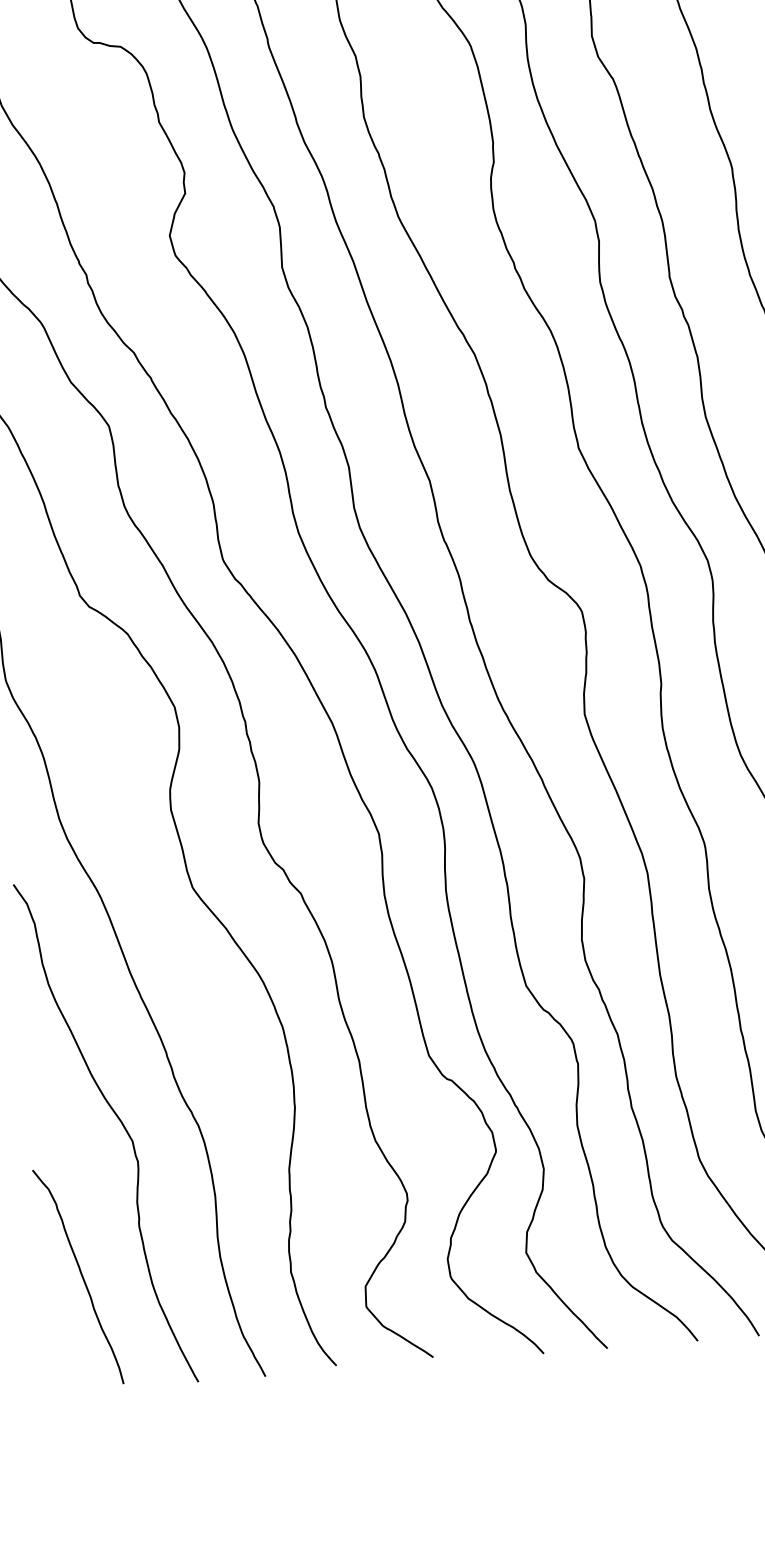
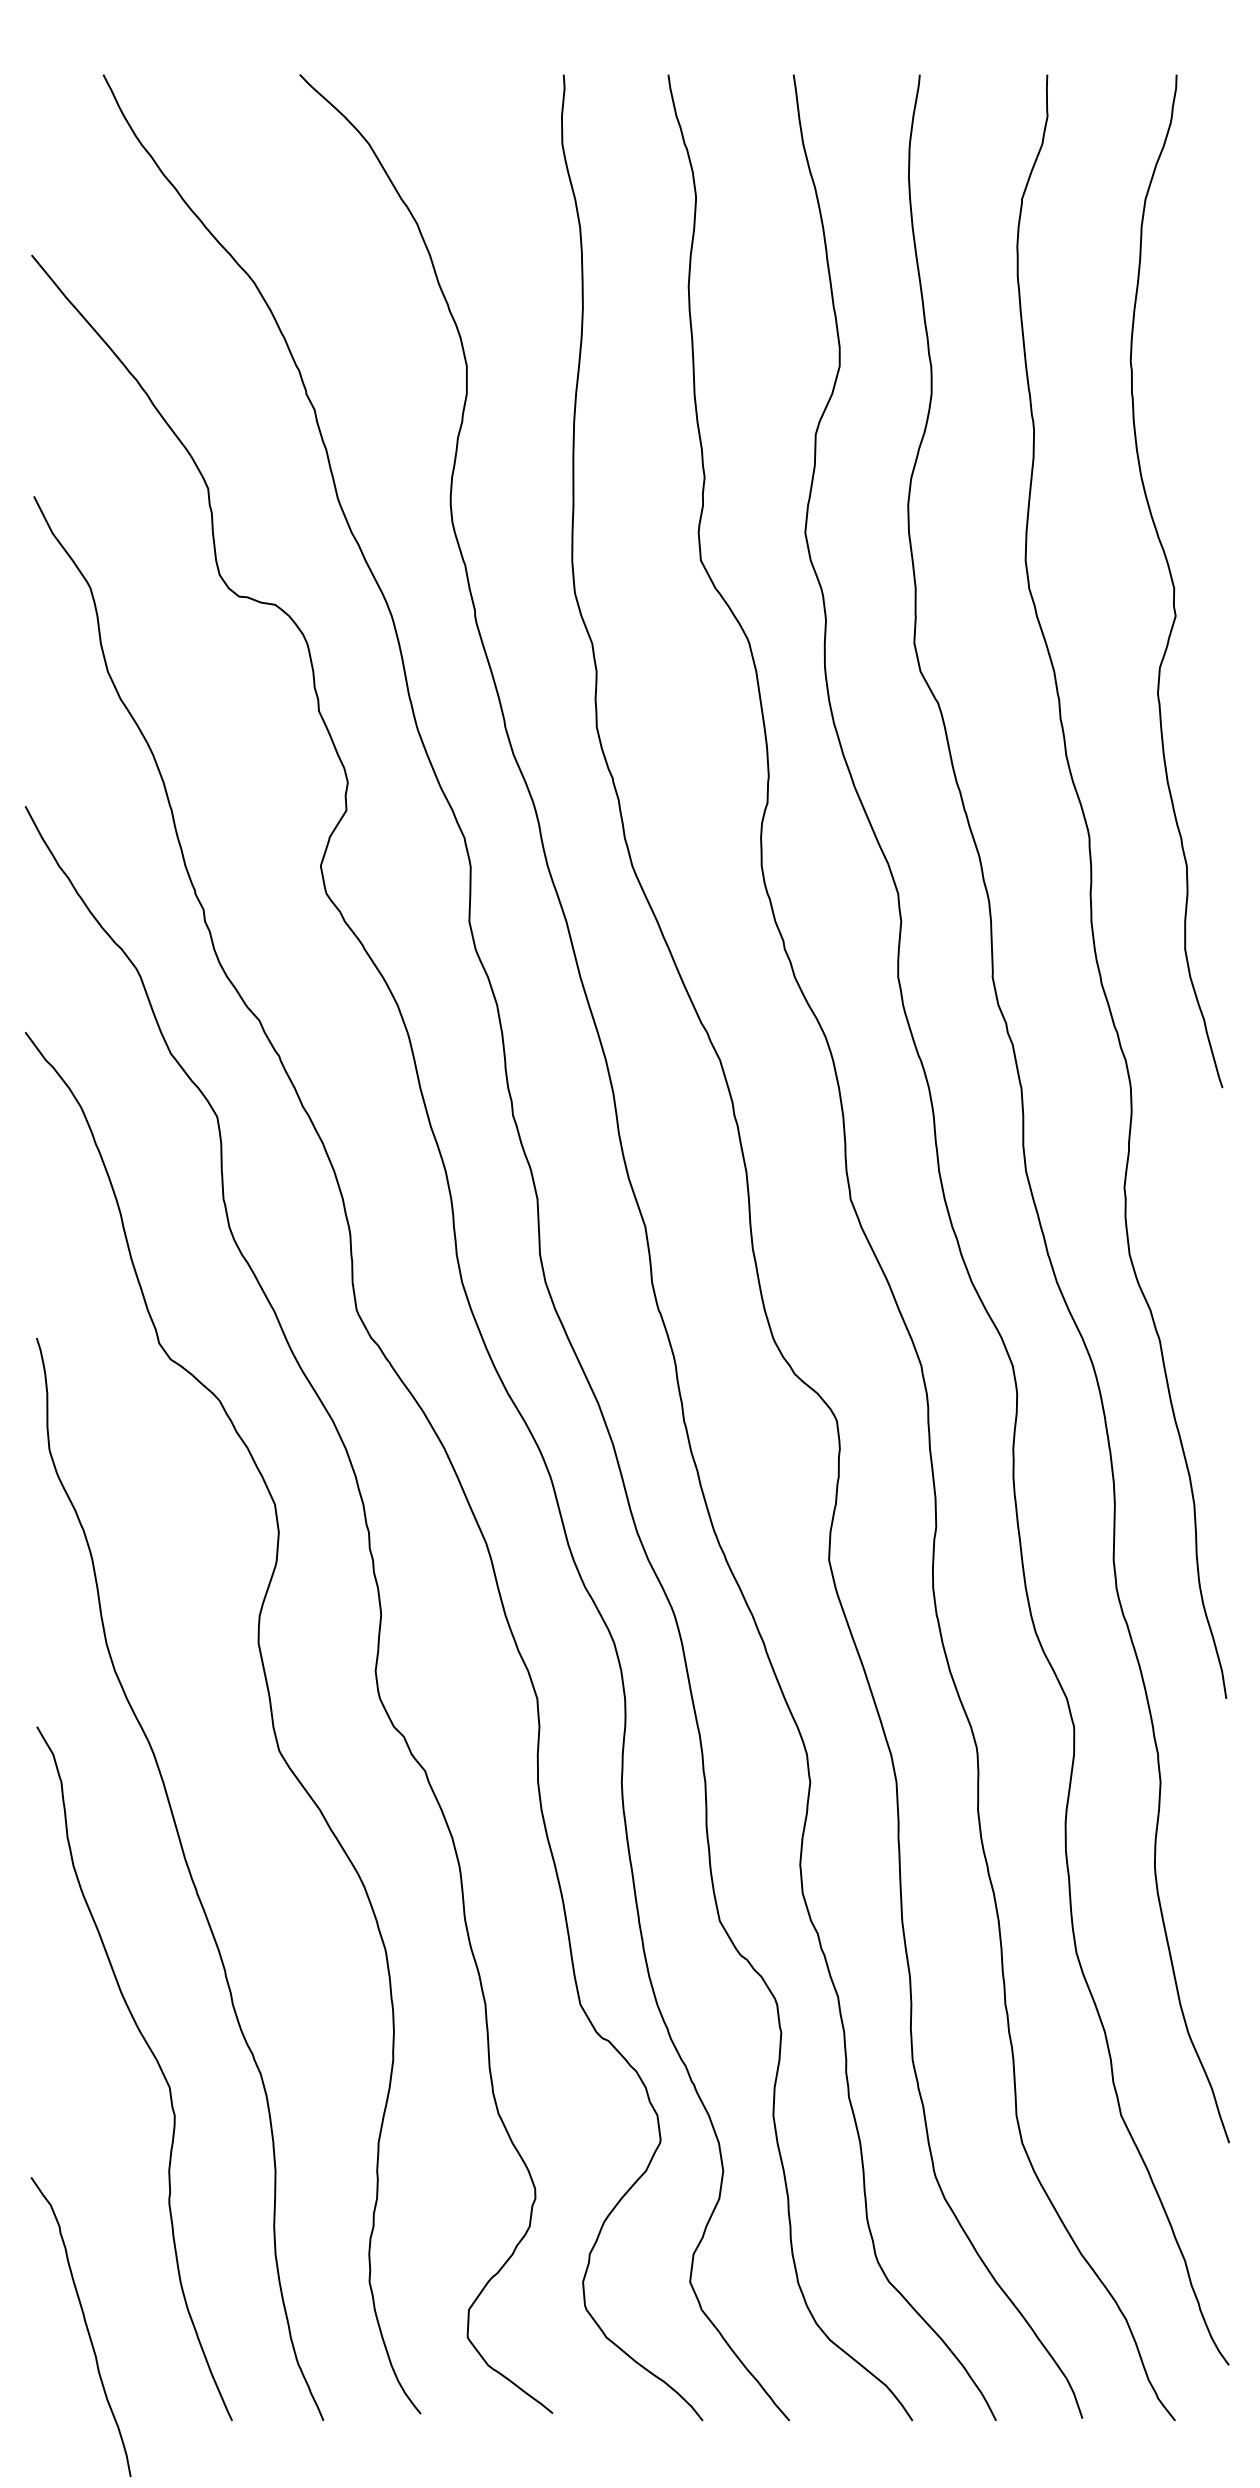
curve: (81, 1276) -> (85, 2326), moved

